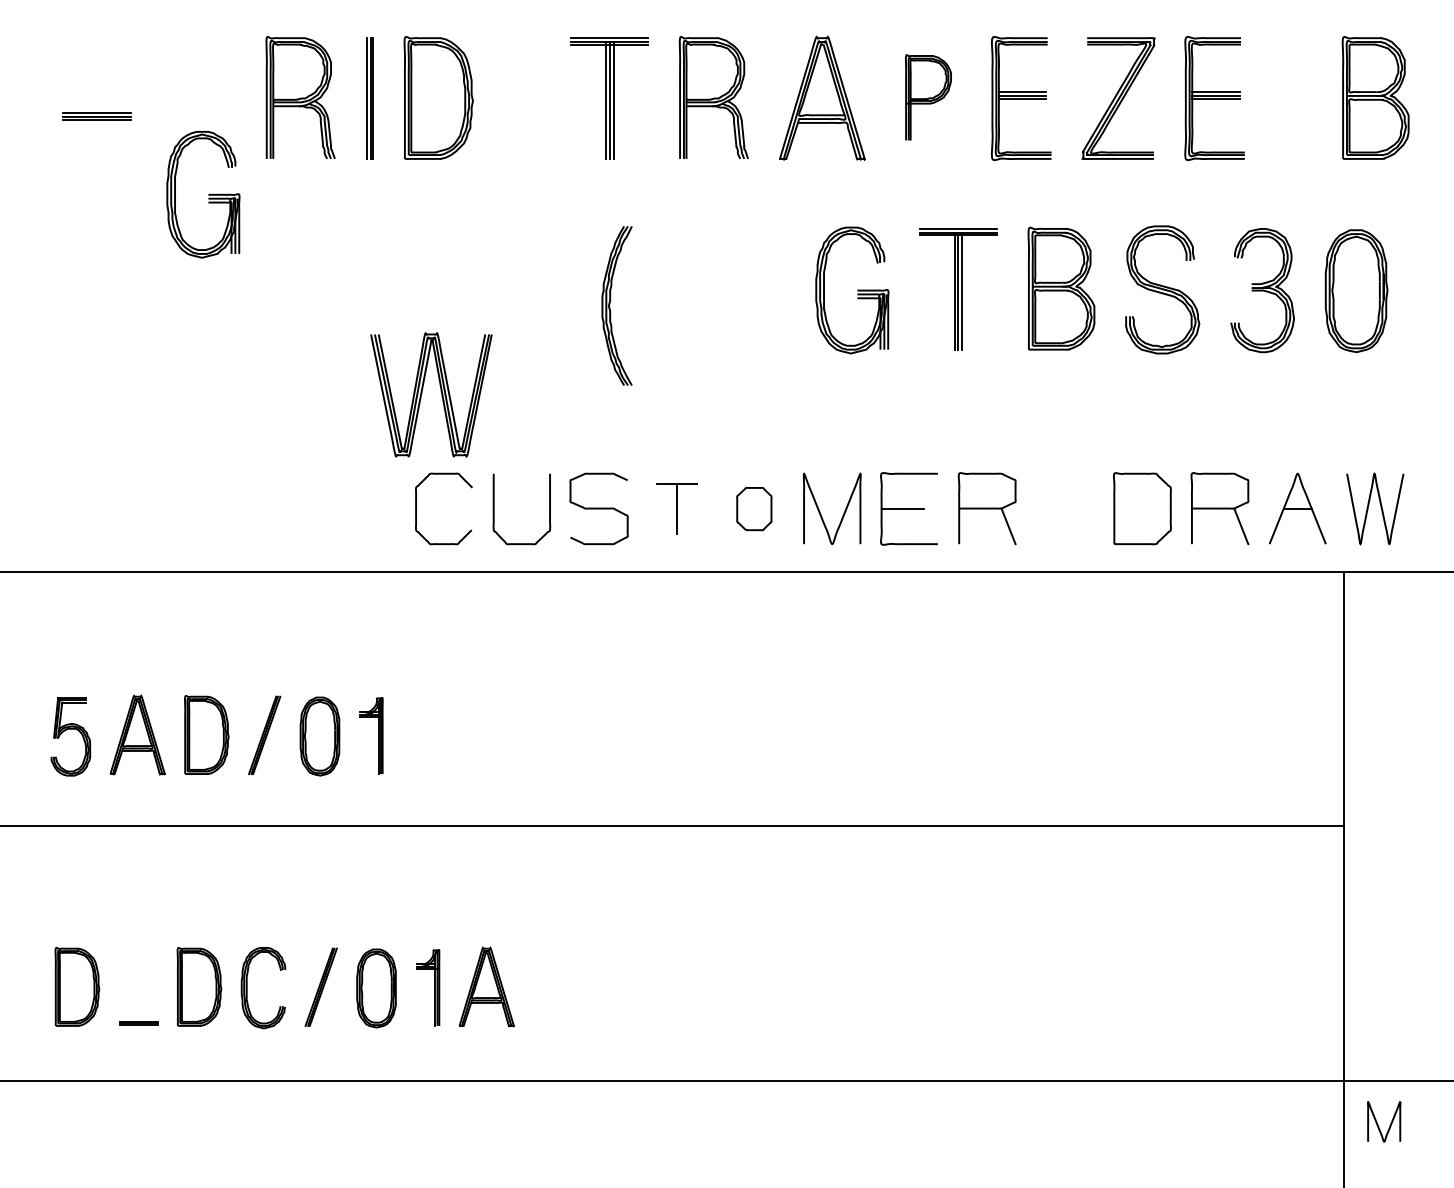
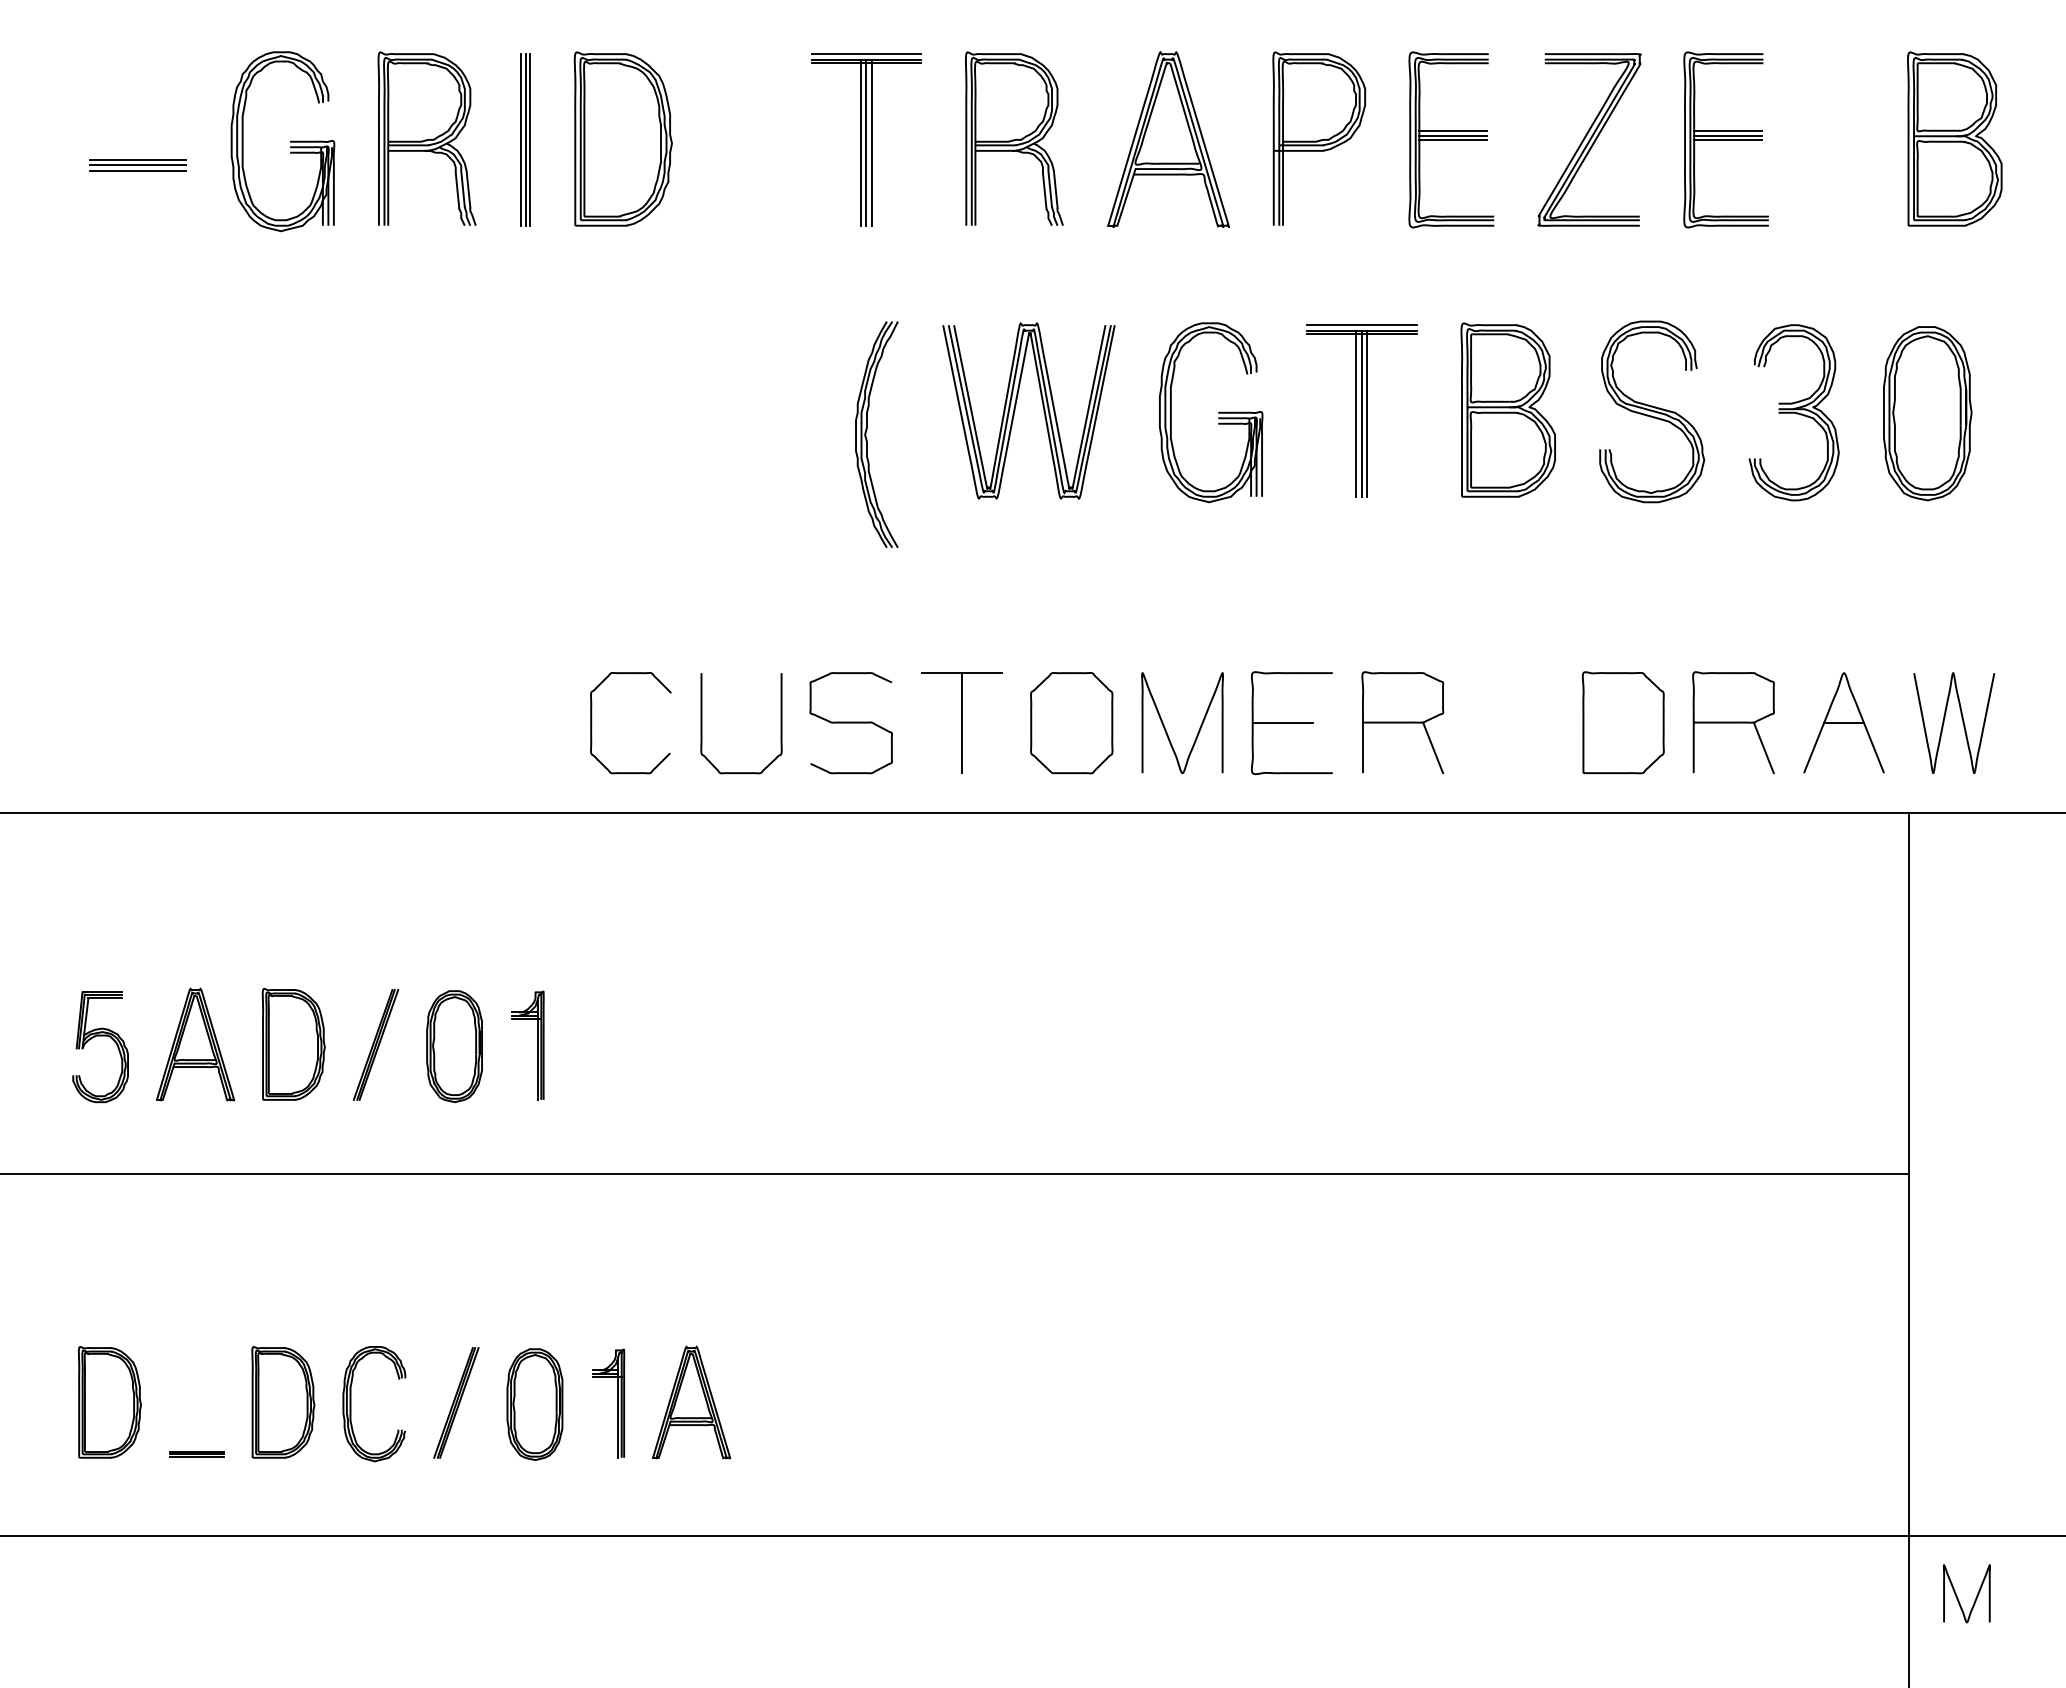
part: (928, 97) -> (1319, 138), size x1.43
part: (208, 194) -> (290, 141), moved
part: (422, 390) -> (1016, 405), moved
part: (676, 508) -> (961, 722), size x1.43
part: (754, 509) -> (1071, 723), size x1.67

